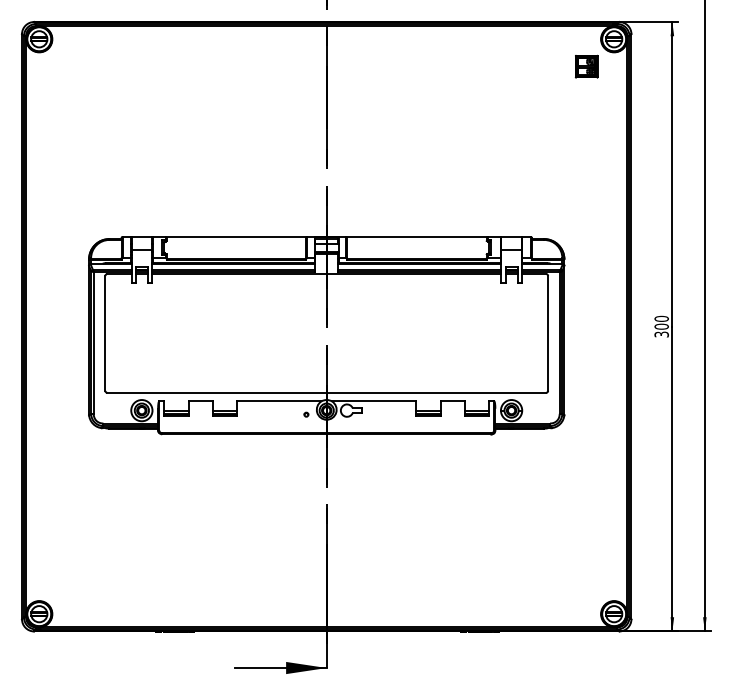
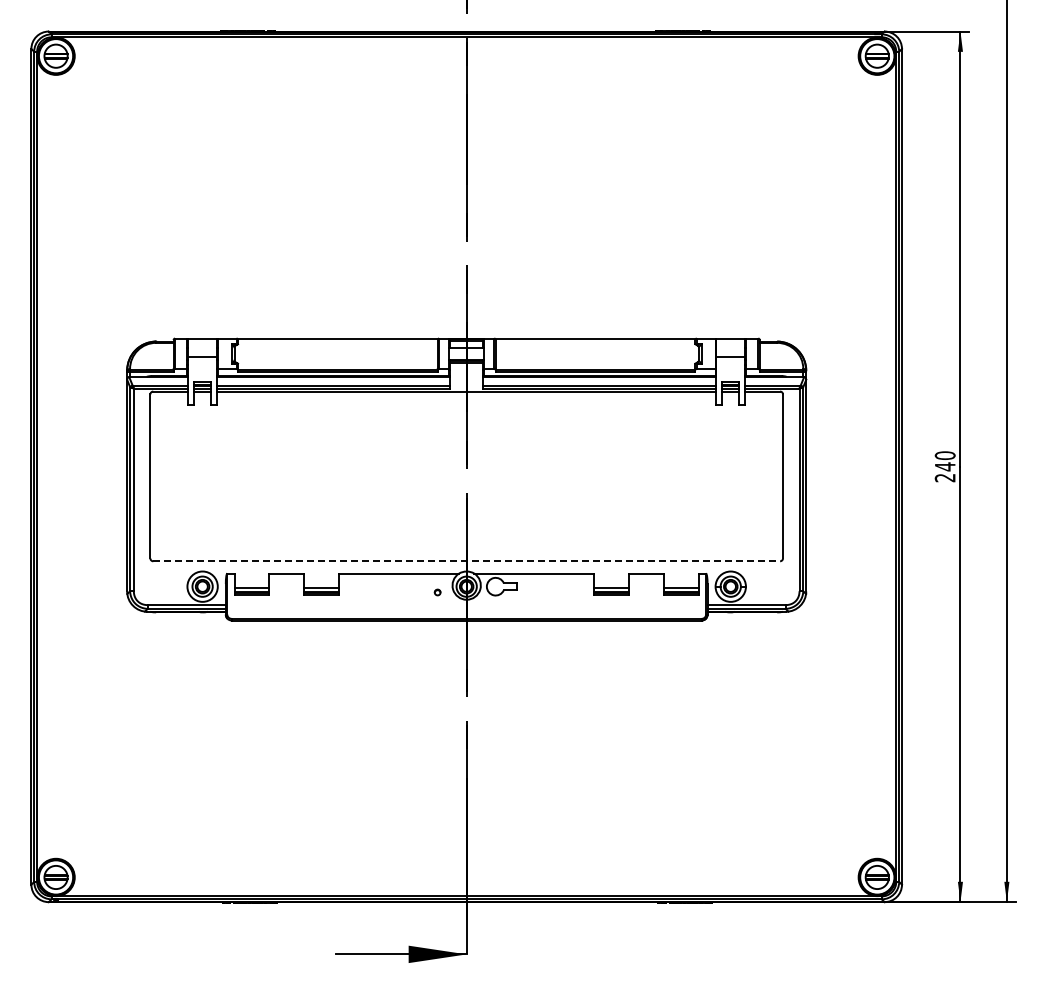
part: (586, 66) -> (837, 95), removed
text: (661, 330) -> (944, 472), 300 -> 240
line: (327, 393) -> (467, 561), solid -> dashed

